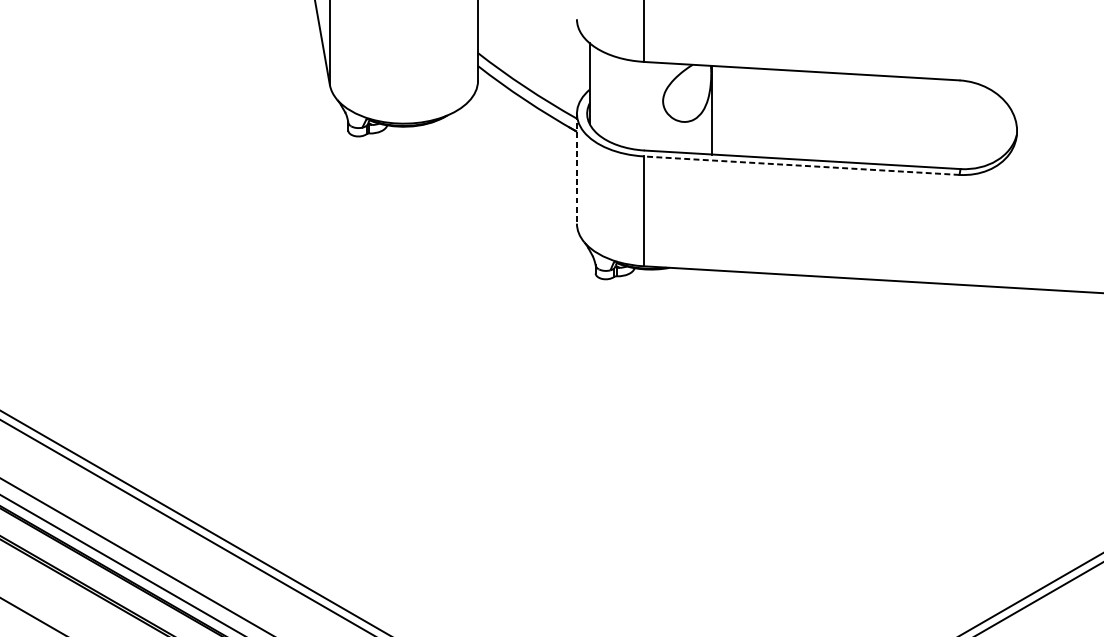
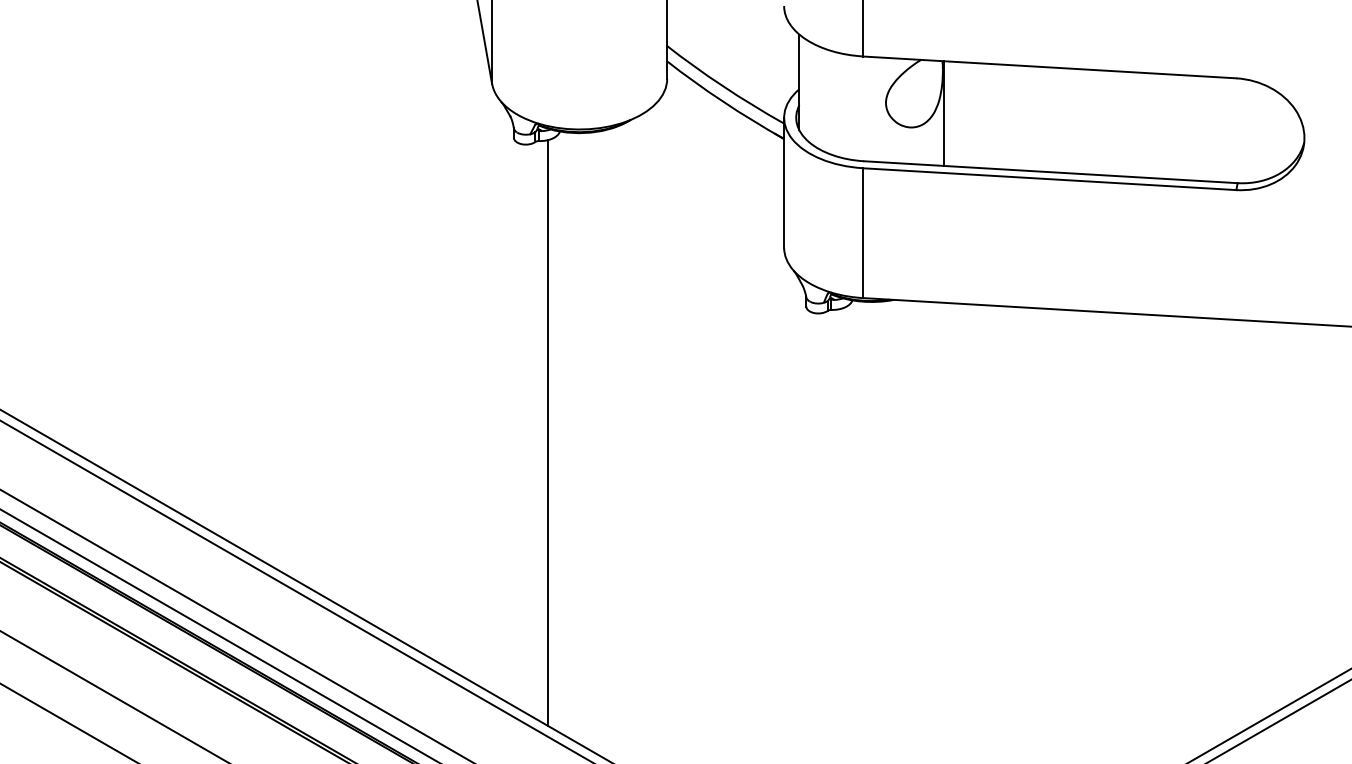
line: (801, 165) -> (1049, 179), dashed -> solid
line: (577, 168) -> (784, 182), dashed -> solid
line: (377, 380) -> (548, 433), added

